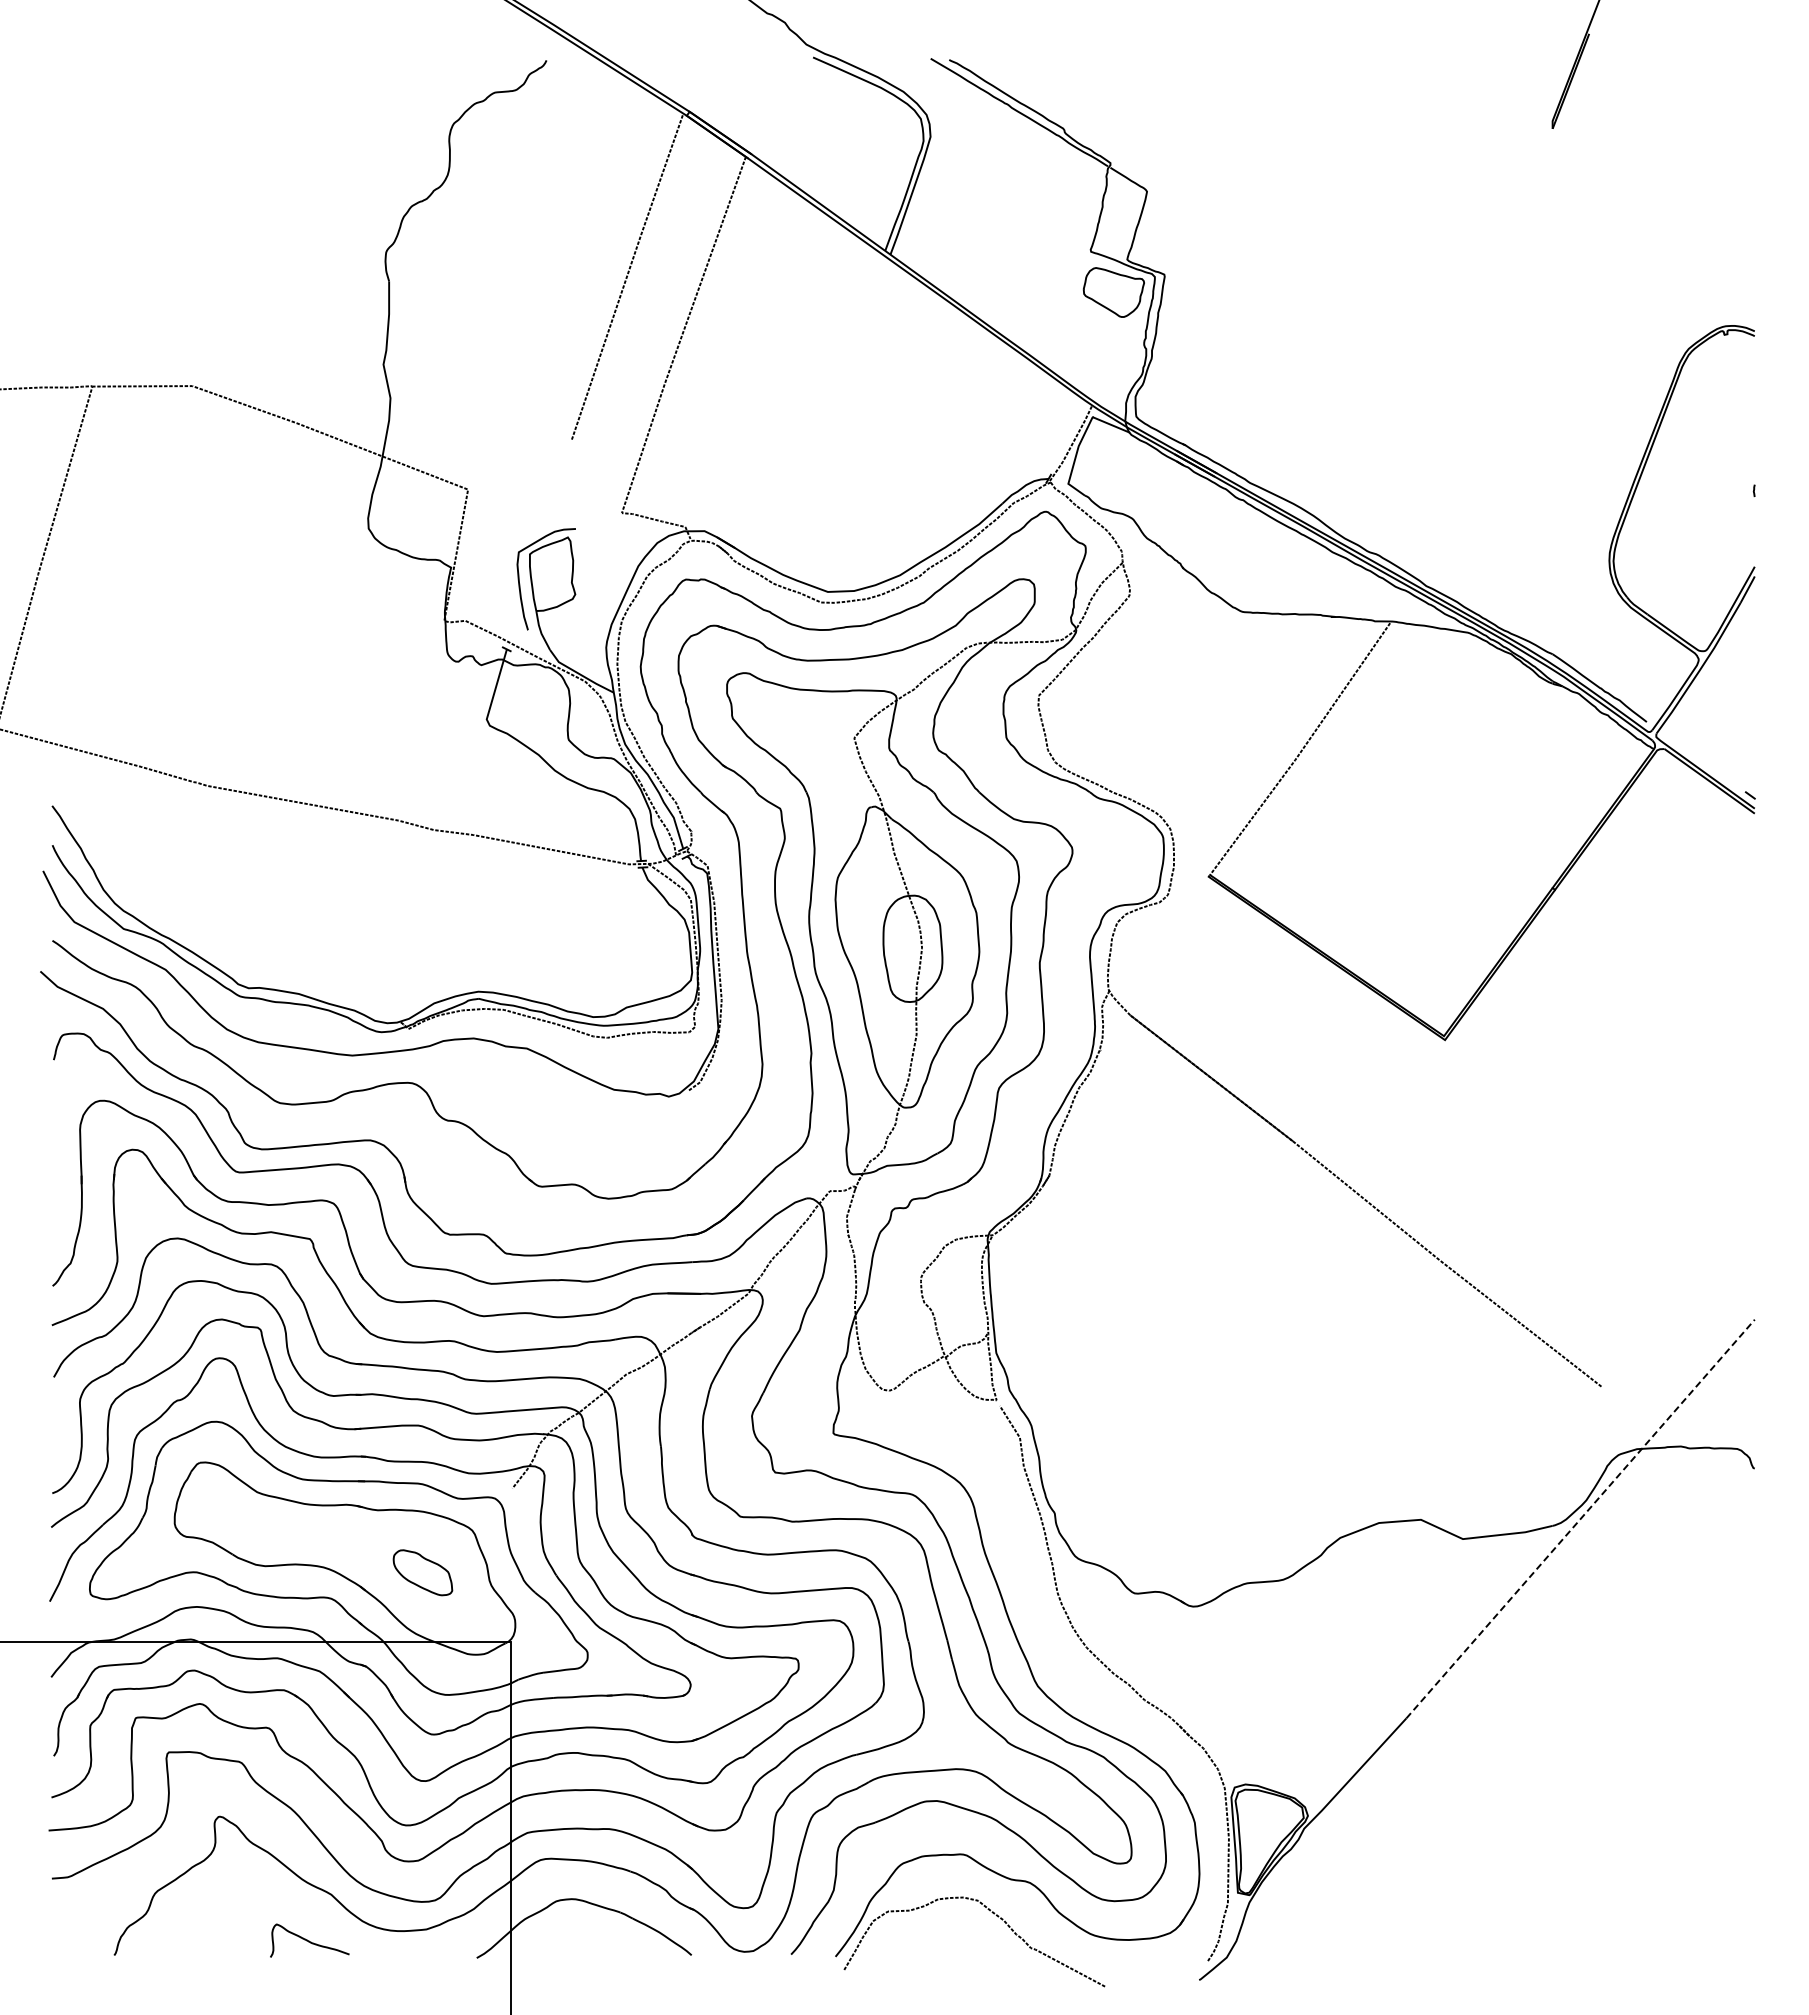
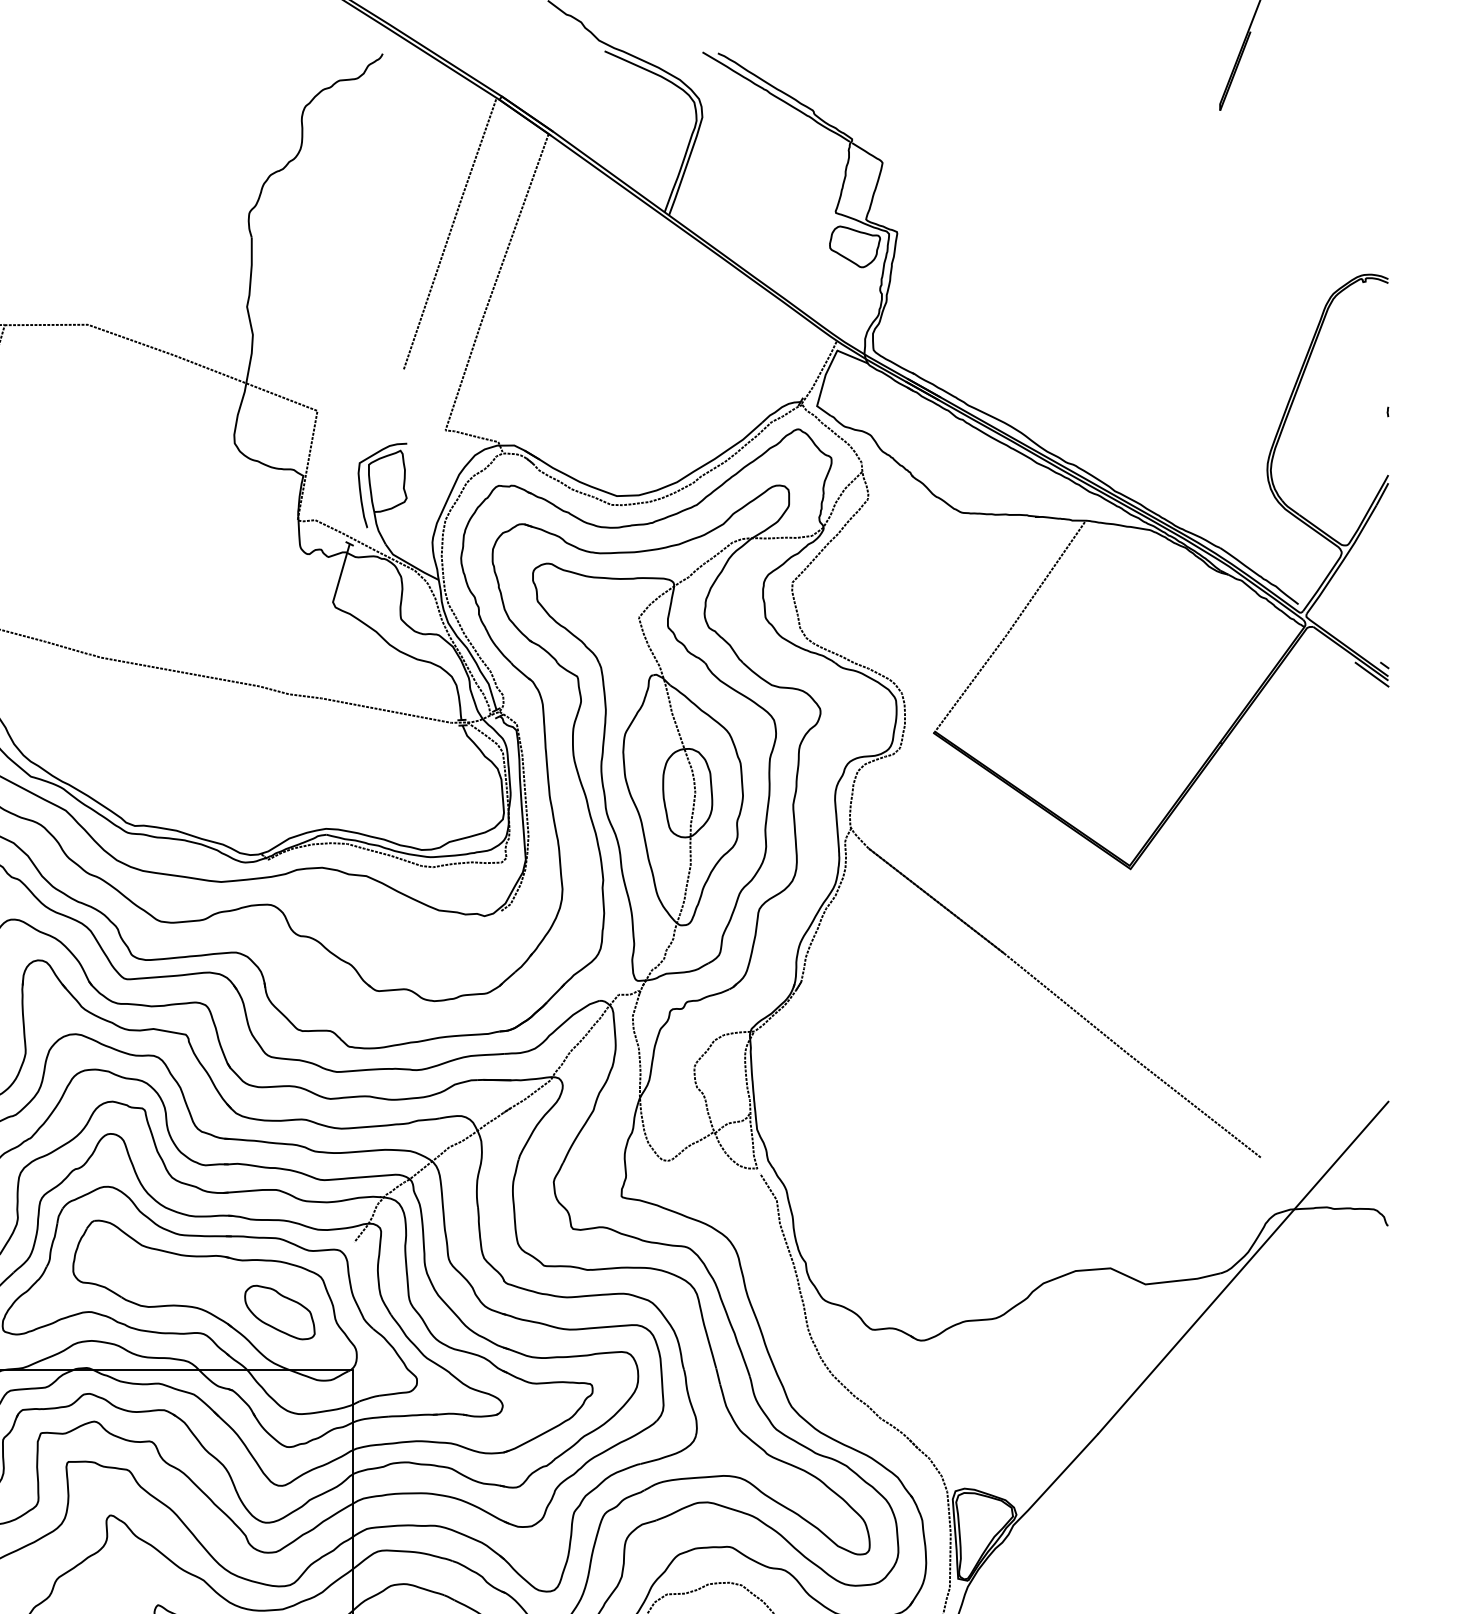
line: (1734, 806) -> (1371, 674), added
line: (1580, 1519) -> (1243, 1268), dashed -> solid
part: (422, 1572) -> (279, 1312), size x1.43

